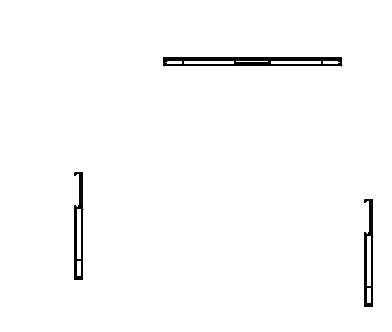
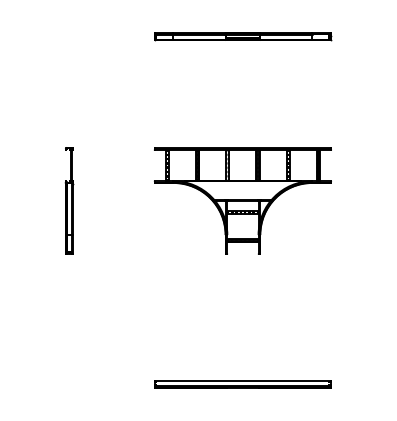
part: (251, 225) -> (242, 200), added
part: (368, 252) -> (359, 227), removed

